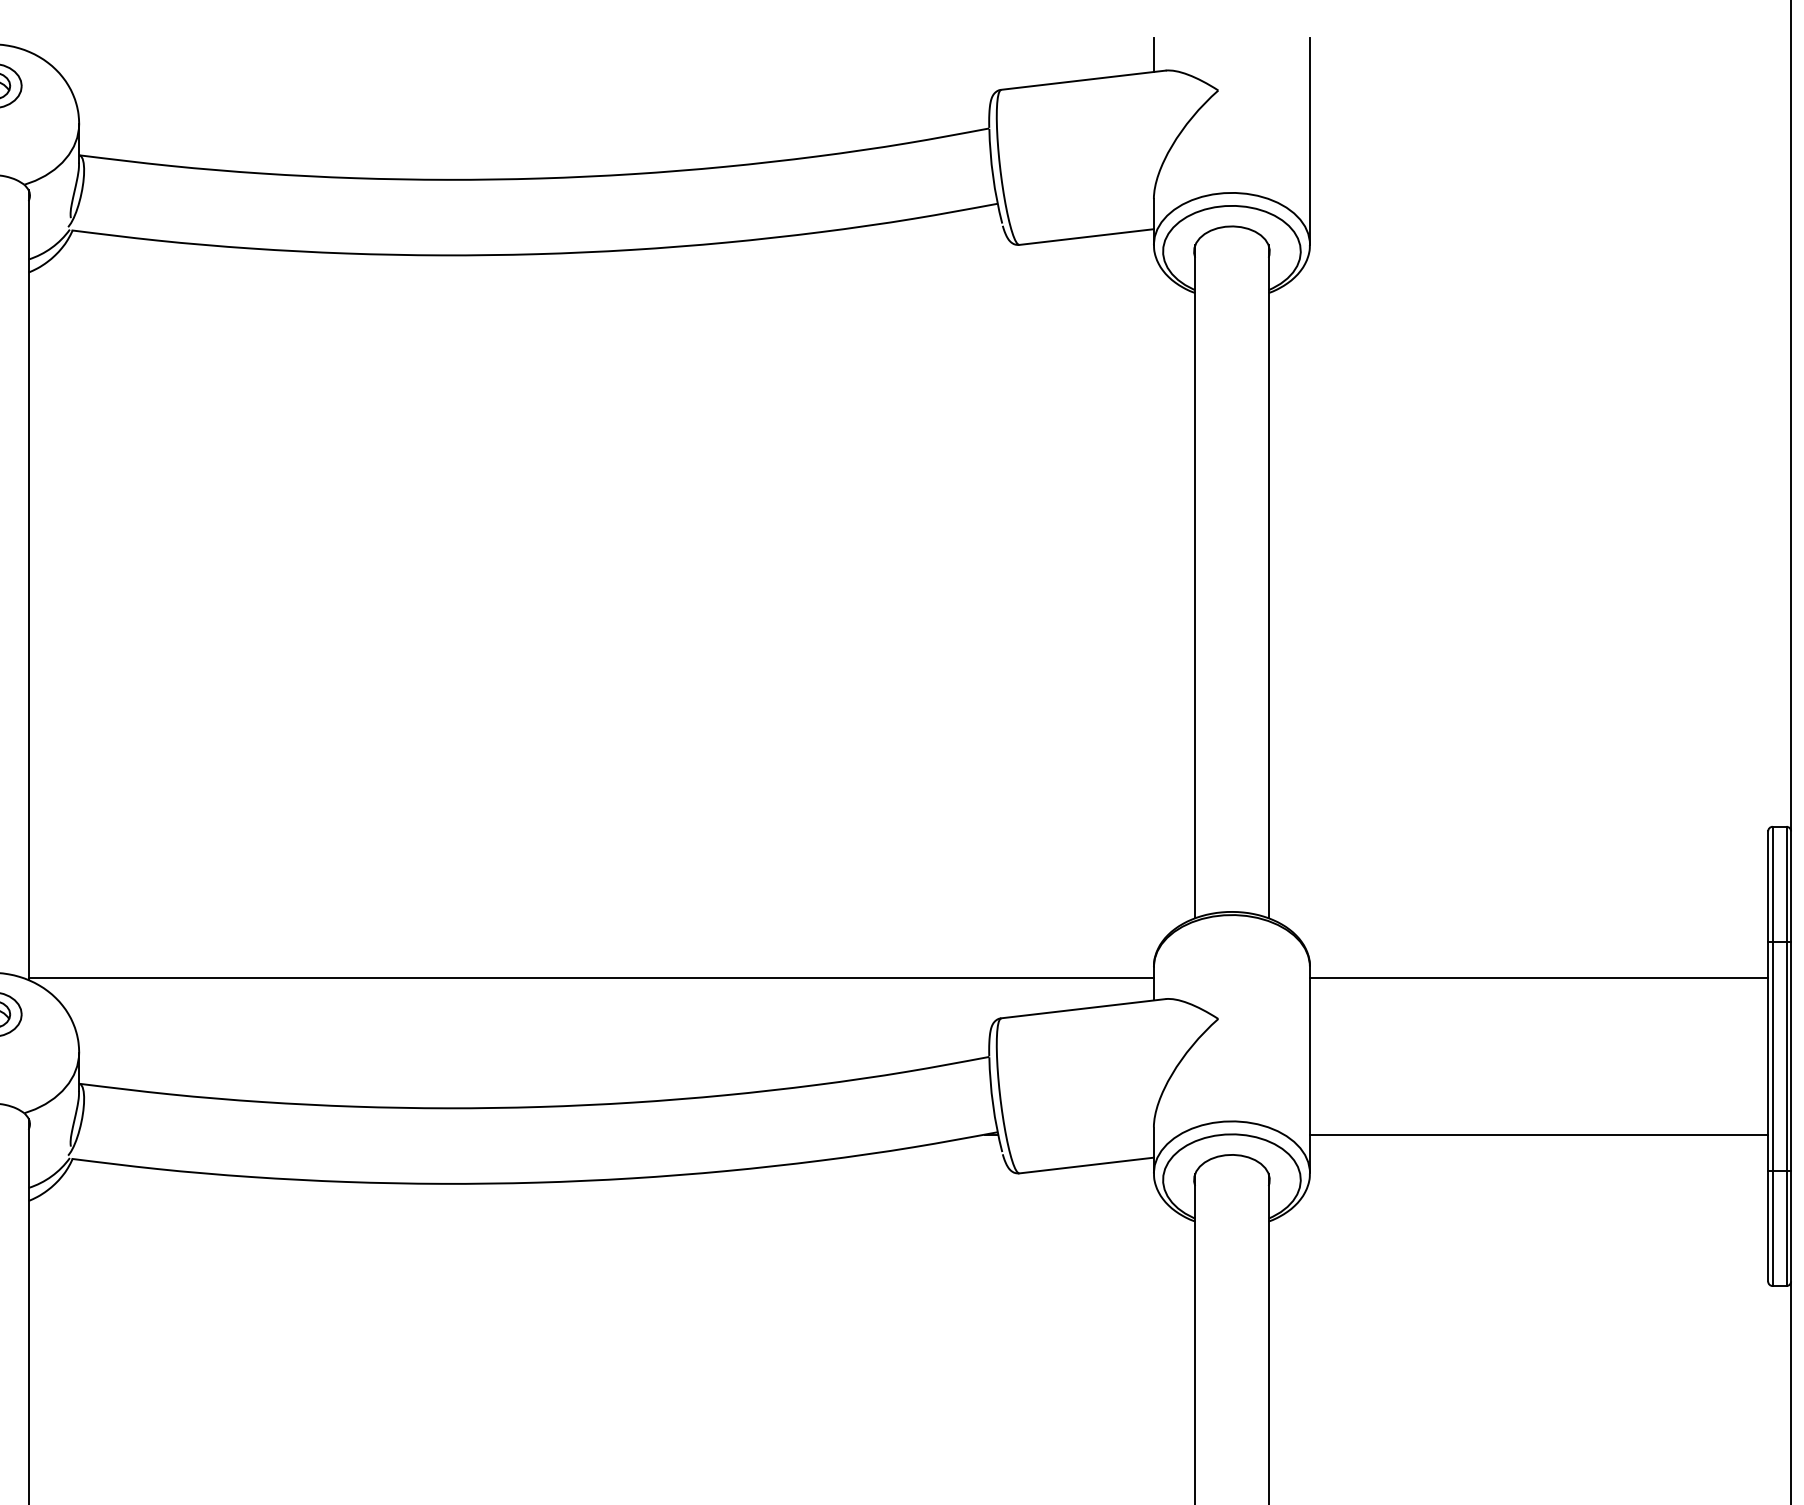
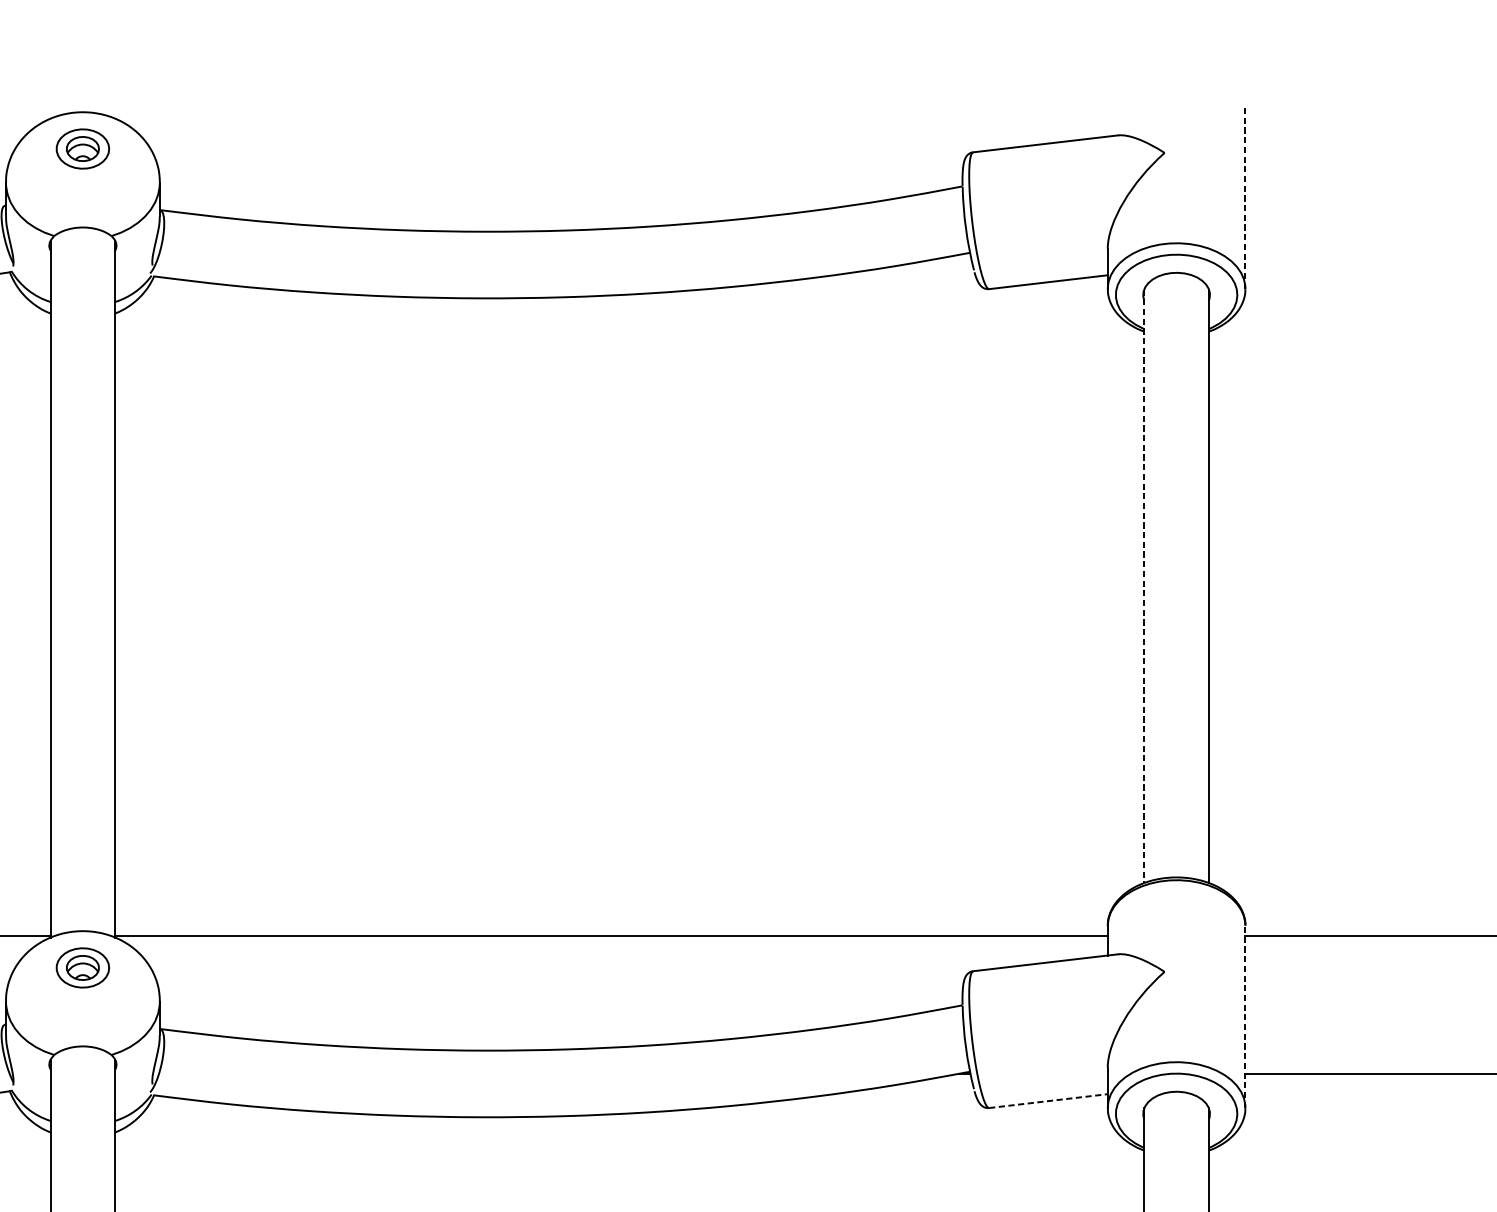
line: (1153, 55) -> (1107, 122), removed
line: (1310, 140) -> (1245, 197), solid -> dashed
line: (1195, 581) -> (1144, 585), solid -> dashed
line: (1310, 1069) -> (1245, 1016), solid -> dashed
line: (1086, 1165) -> (1048, 1101), solid -> dashed

